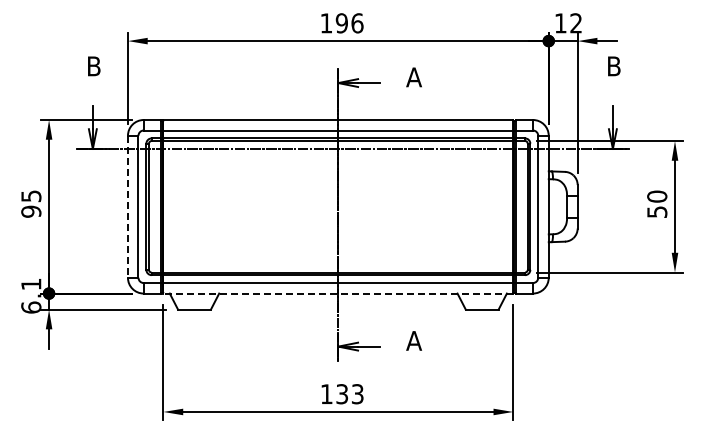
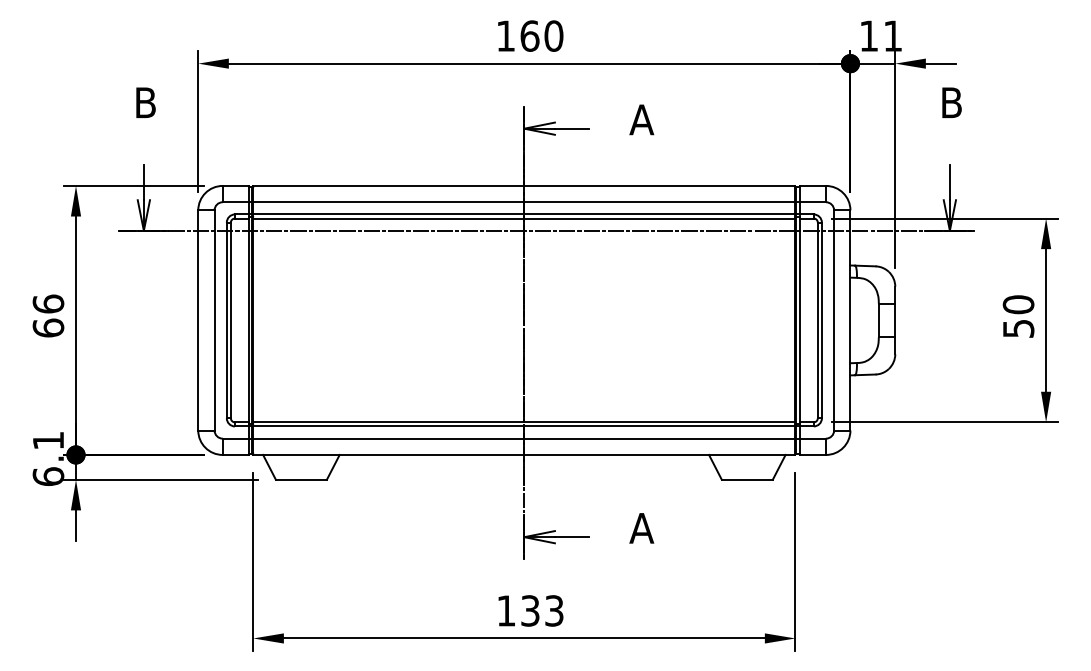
text: (349, 23) -> (541, 36), 196 -> 160
text: (575, 23) -> (891, 36), 12 -> 11
text: (31, 203) -> (48, 315), 95 -> 66
line: (127, 207) -> (197, 321), dashed -> solid
line: (338, 293) -> (524, 454), dashed -> solid

